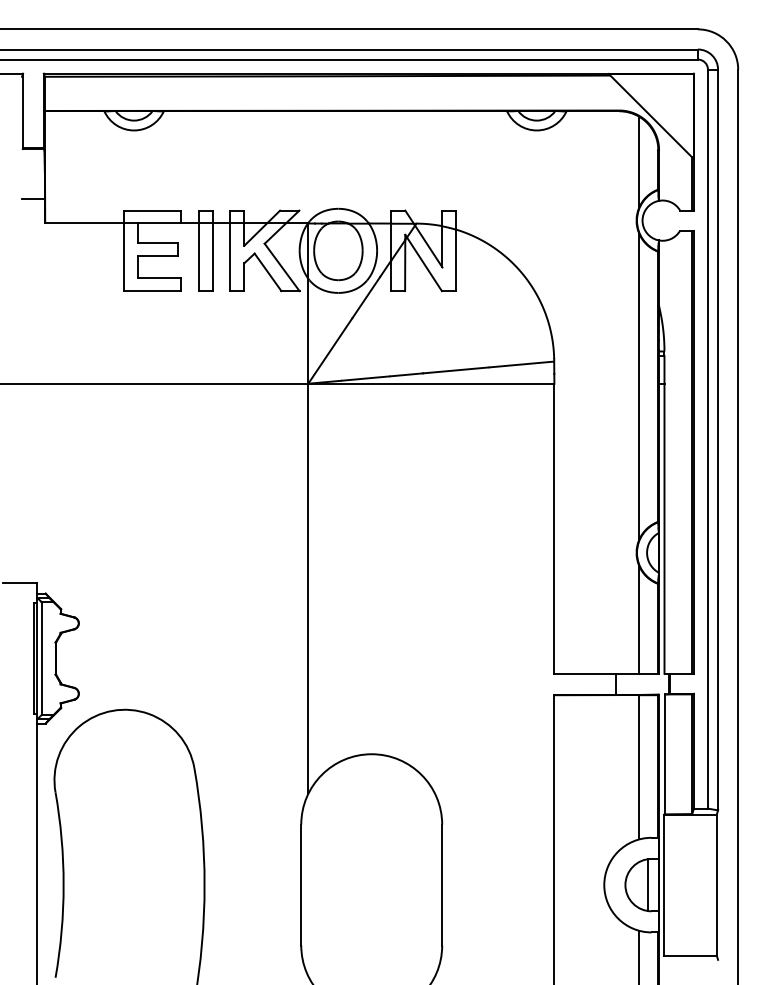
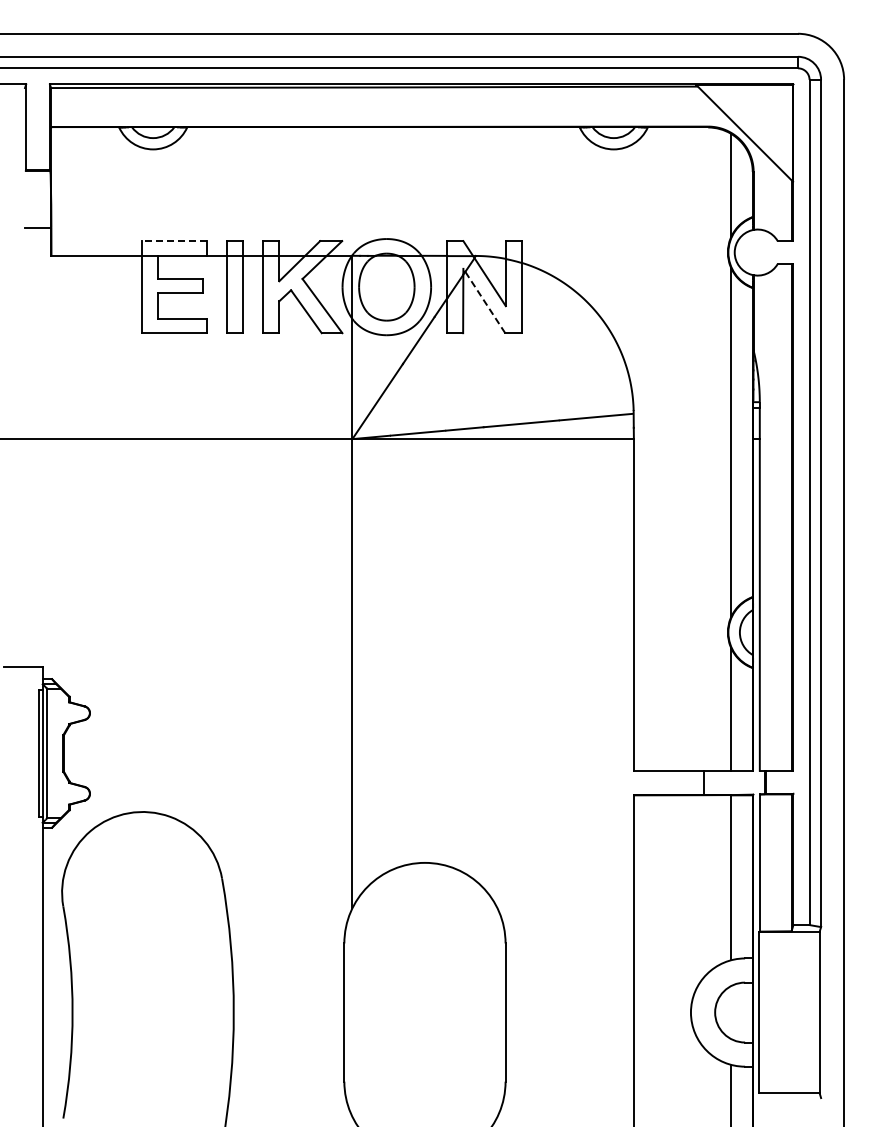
line: (152, 210) -> (174, 241), solid -> dashed
line: (423, 262) -> (484, 300), solid -> dashed
line: (647, 885) -> (740, 1012), removed

